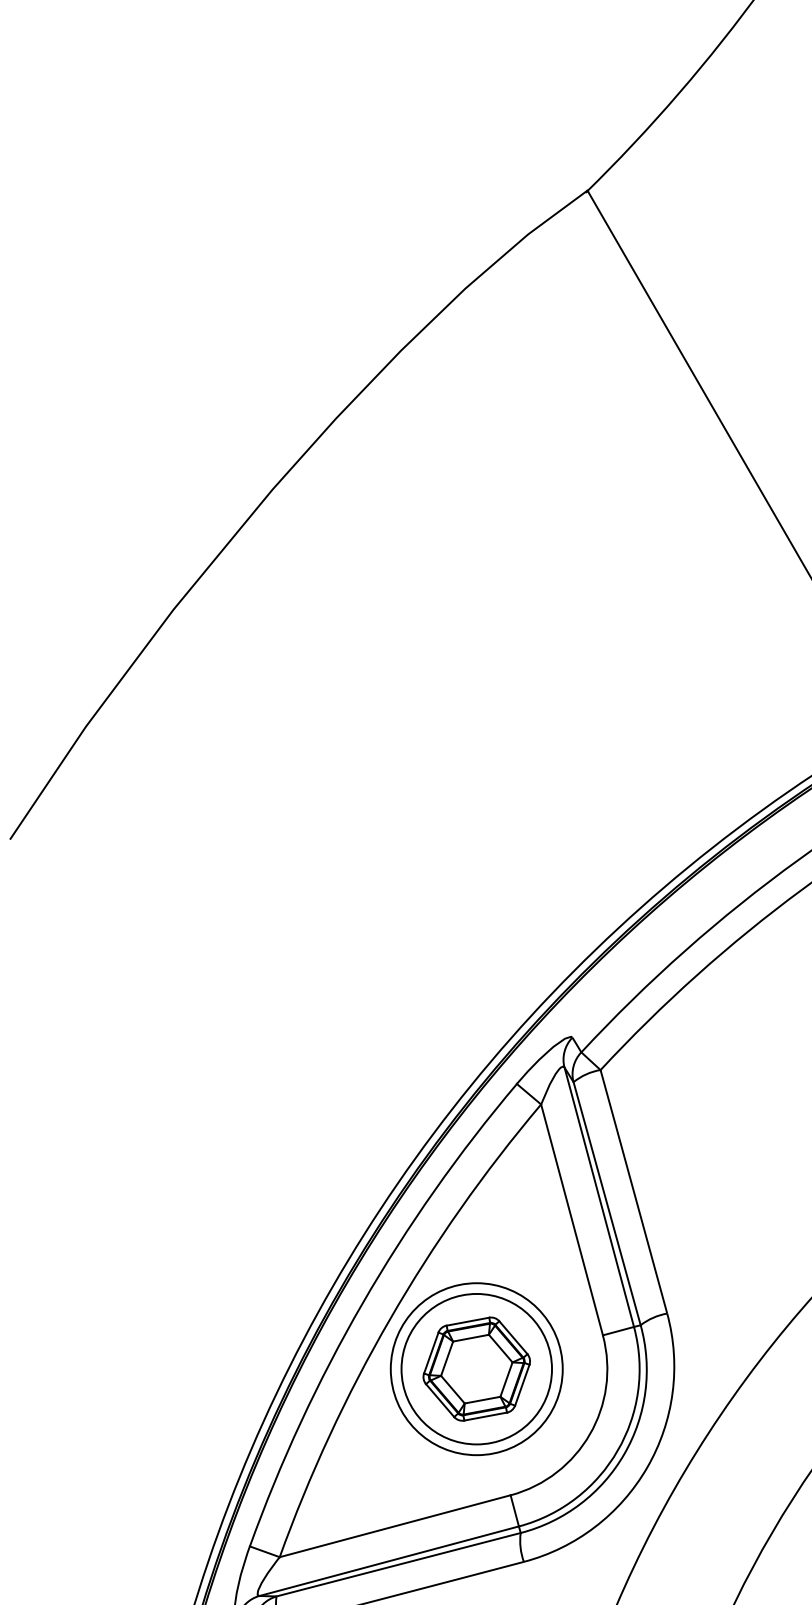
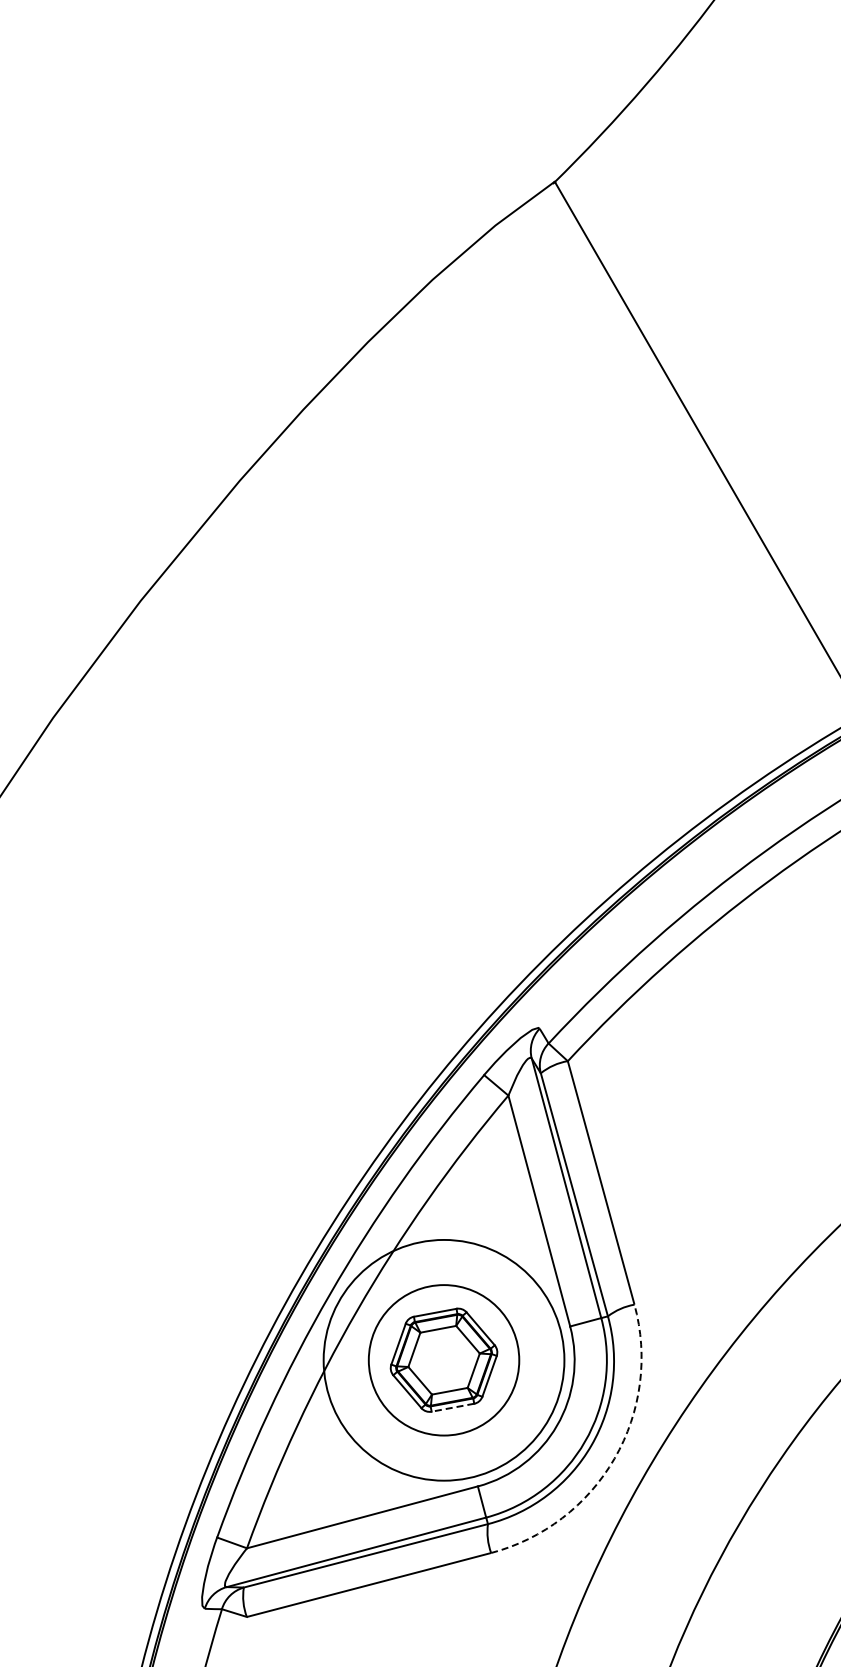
circle: (477, 1369) -> (444, 1360), size x1.4
line: (485, 1416) -> (452, 1407), solid -> dashed
arc: (647, 1467) -> (614, 1458), solid -> dashed

